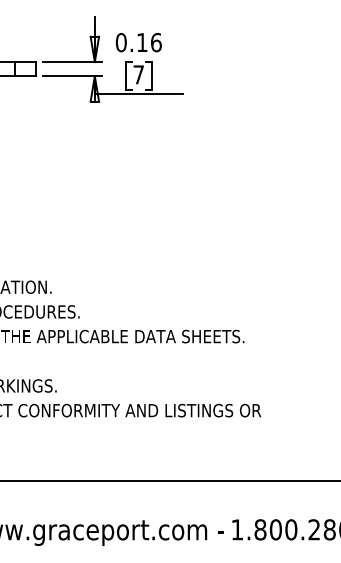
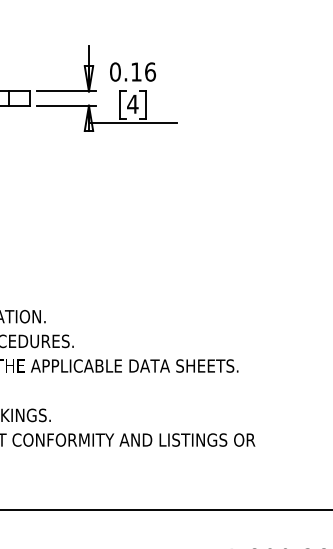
text: (138, 74) -> (132, 103), 7 -> 4

